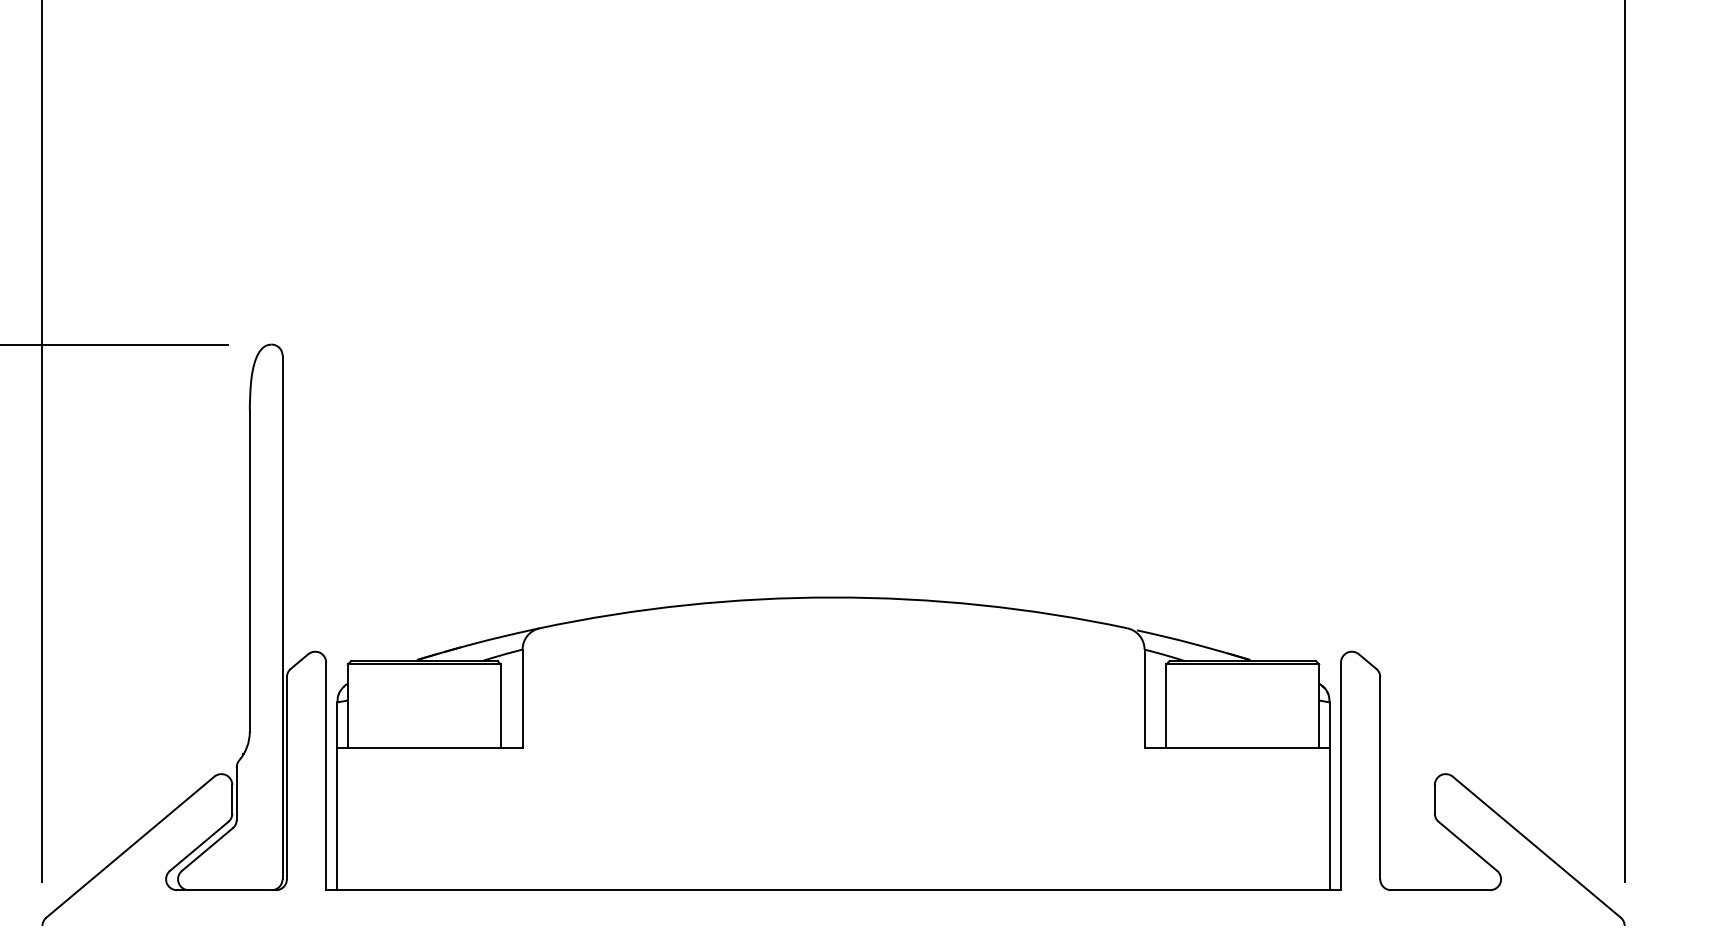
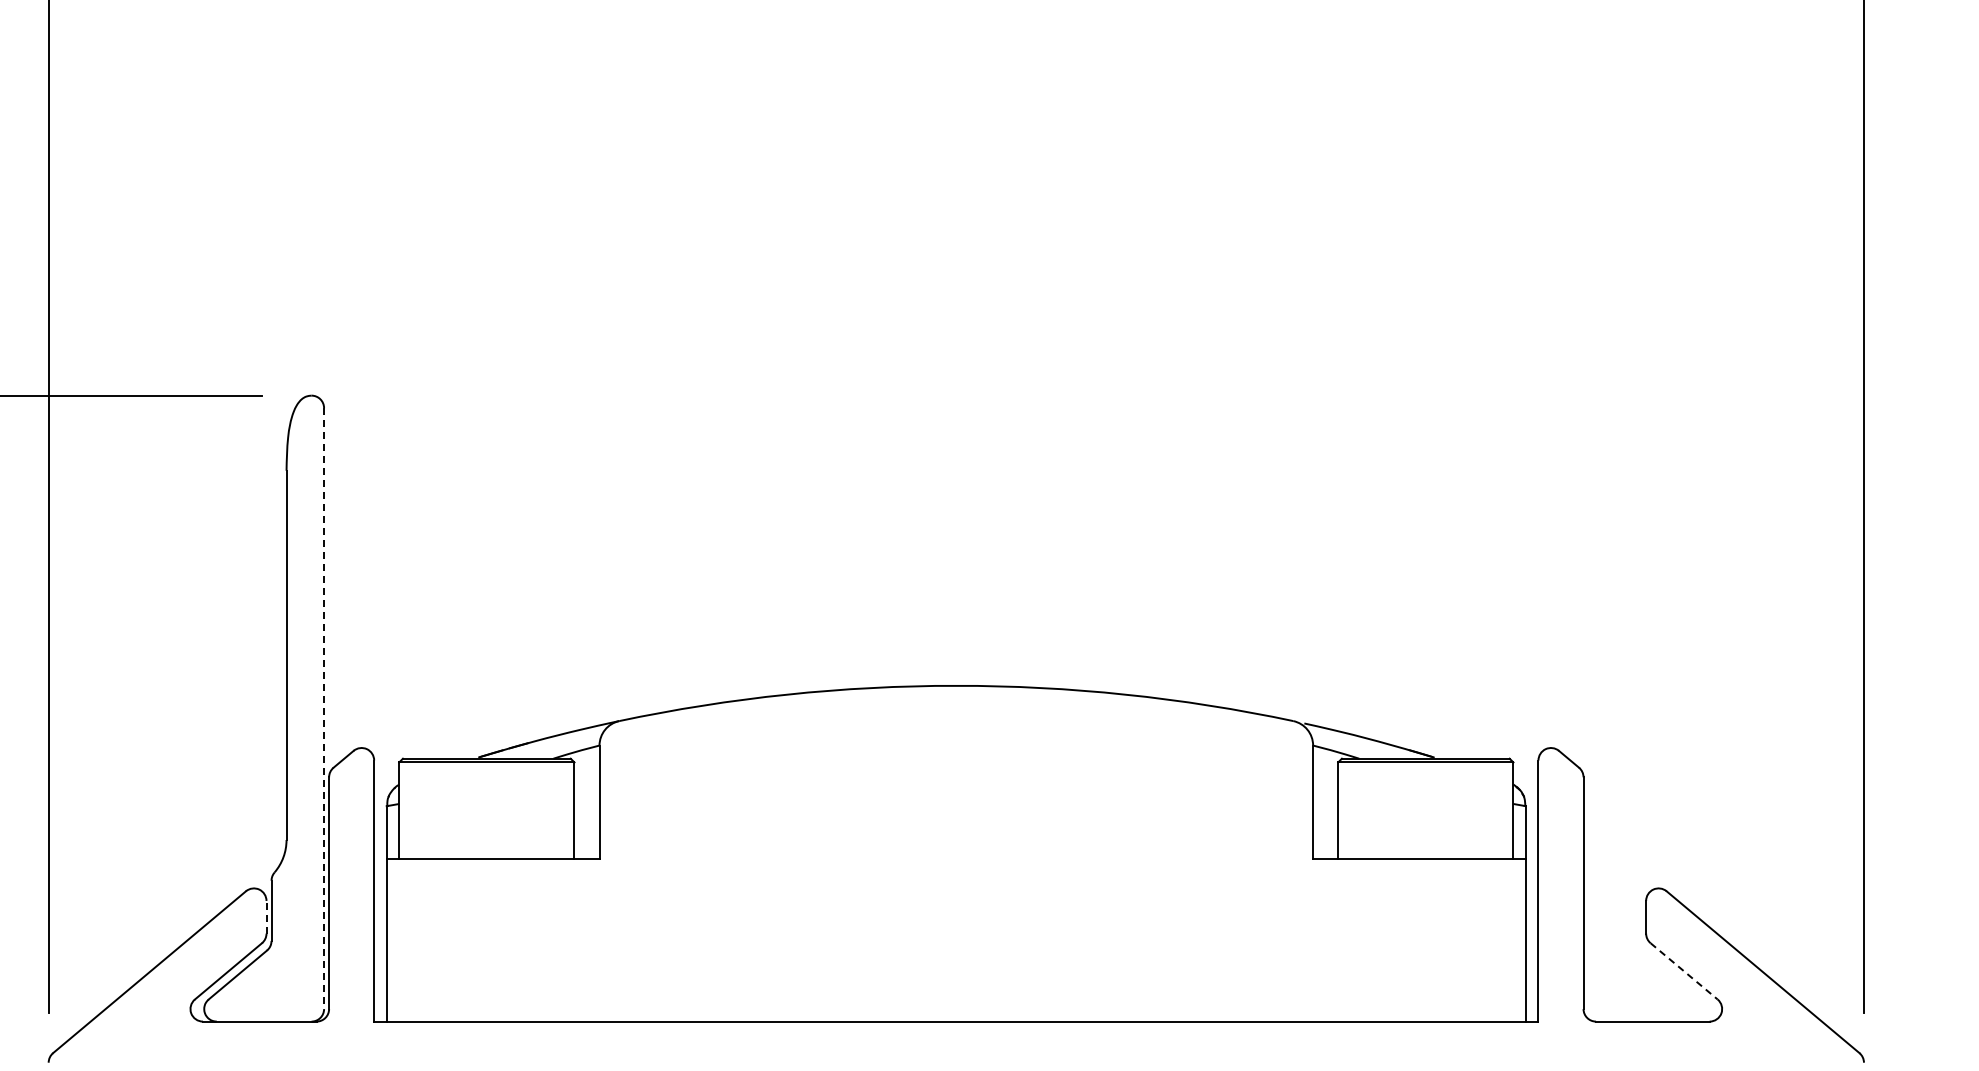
line: (282, 618) -> (324, 709), solid -> dashed
line: (232, 798) -> (266, 916), solid -> dashed
line: (1468, 846) -> (1684, 971), solid -> dashed

